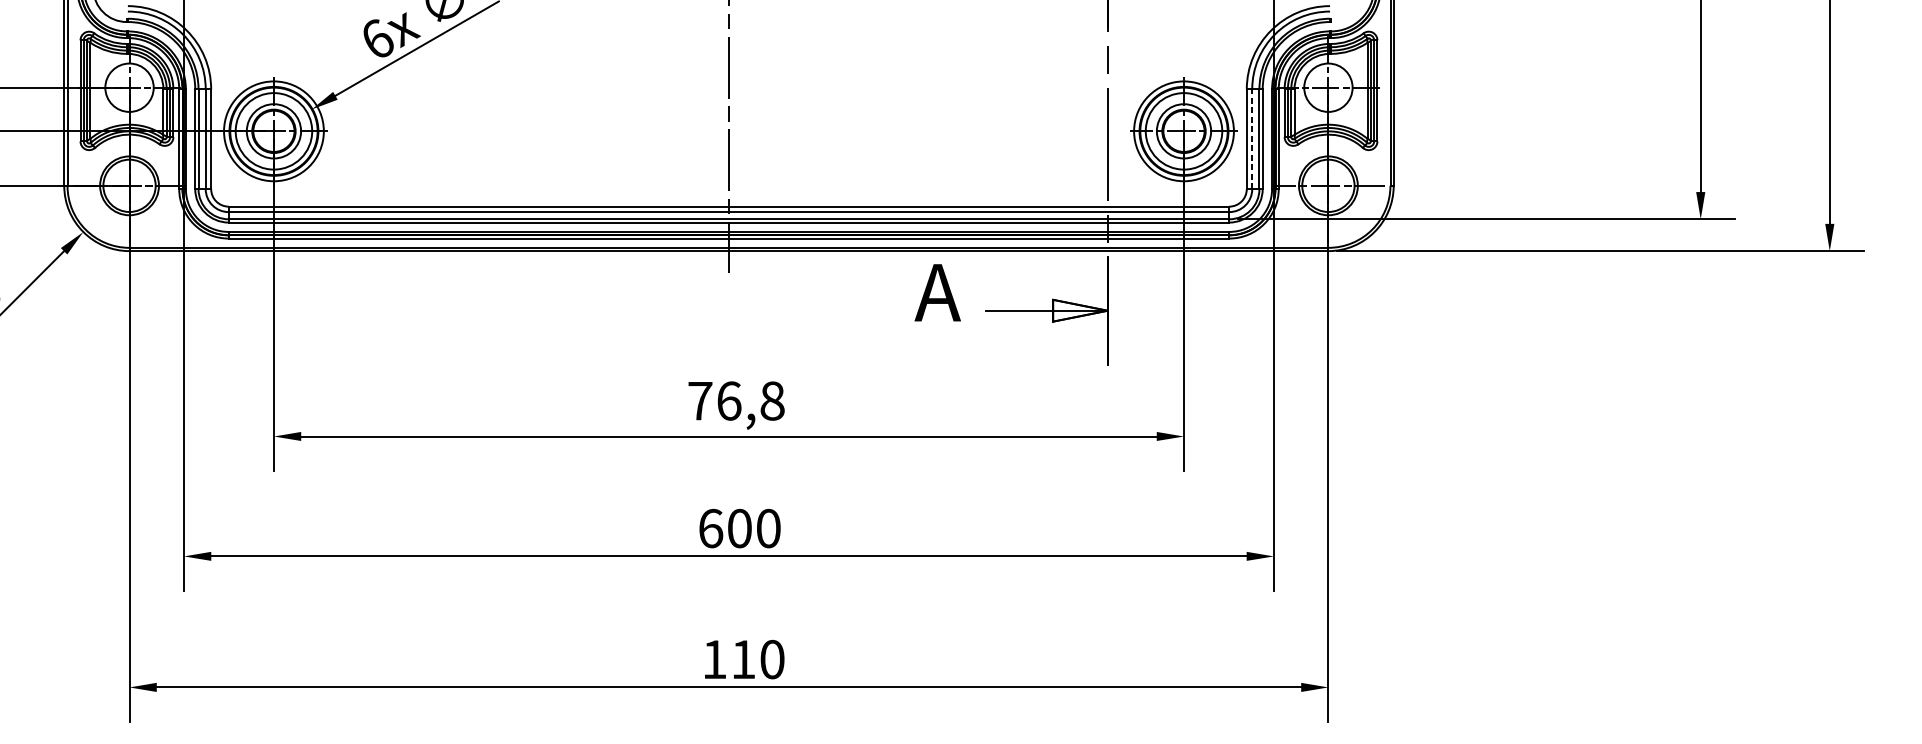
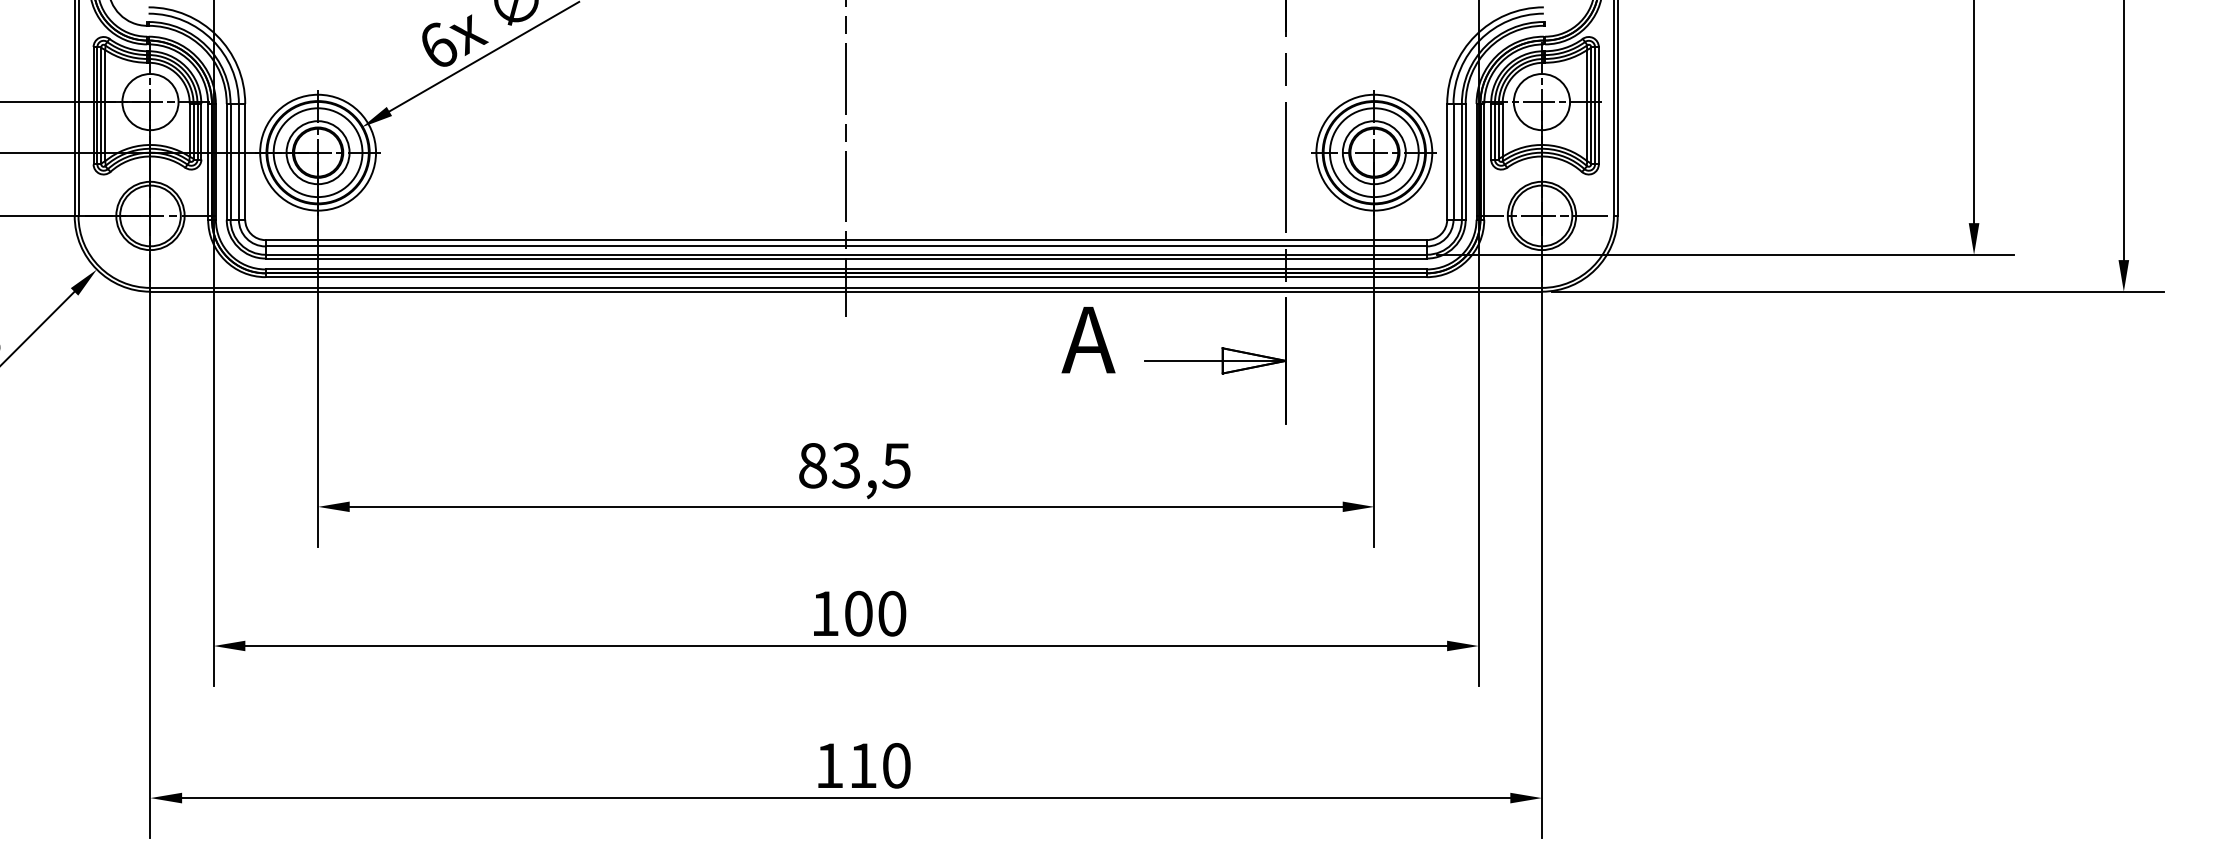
line: (1252, 138) -> (1453, 161), dashed -> solid
text: (736, 400) -> (854, 465), 76,8 -> 83,5
text: (711, 528) -> (825, 613), 600 -> 100

